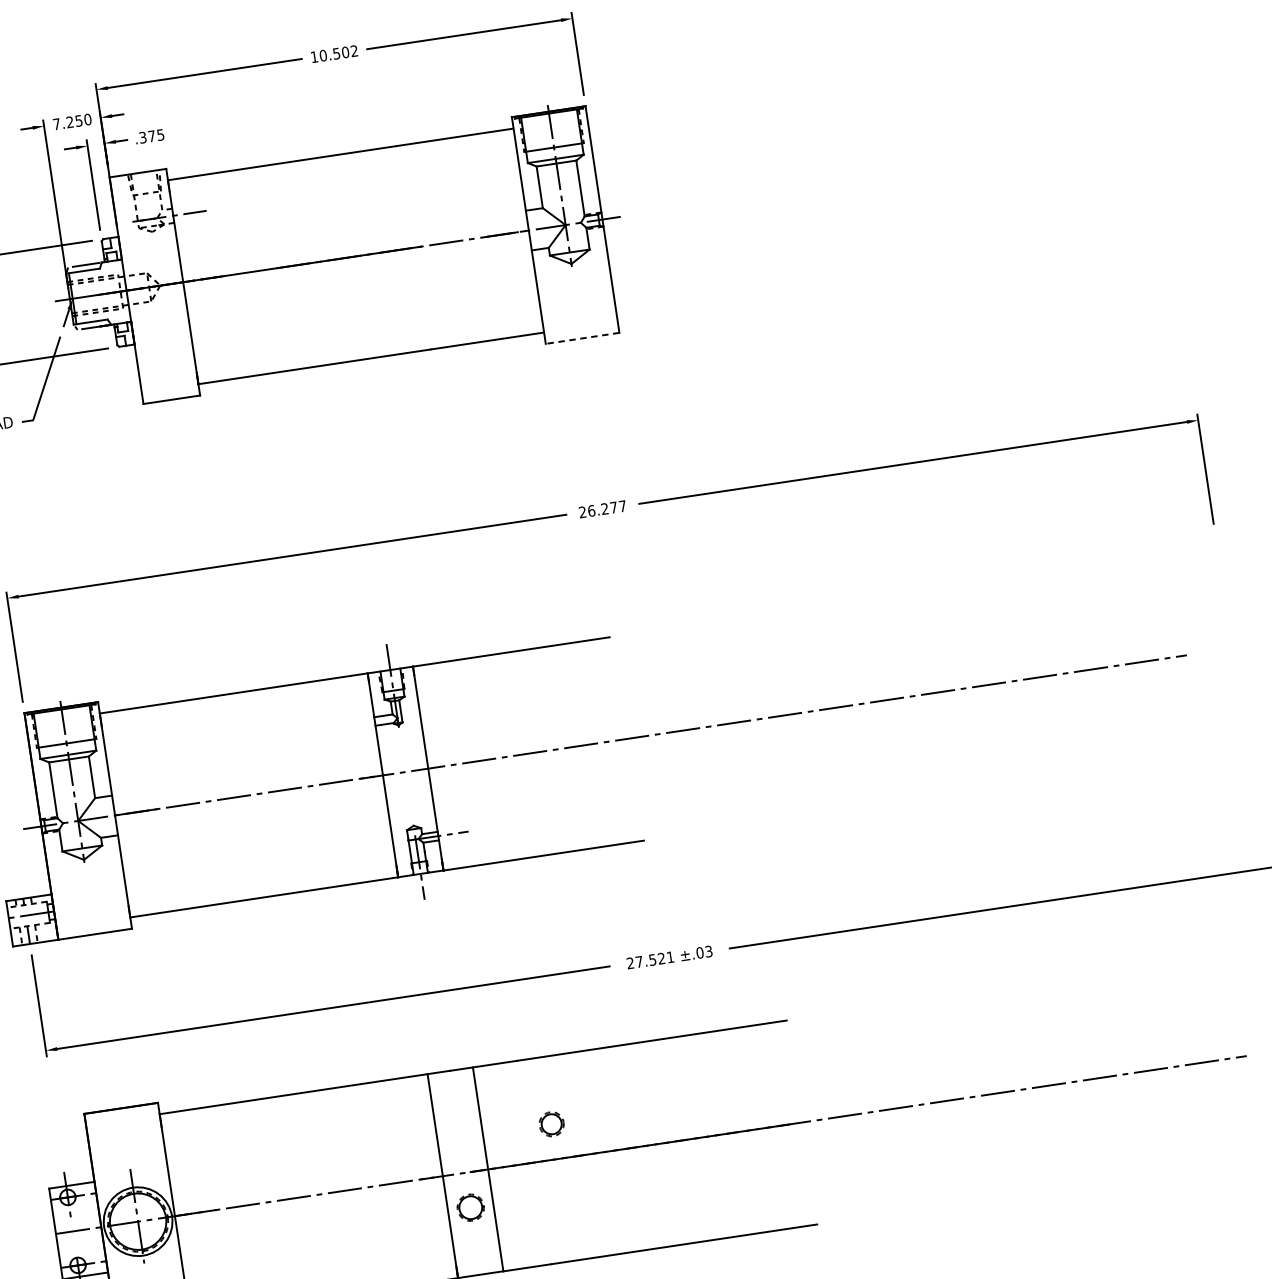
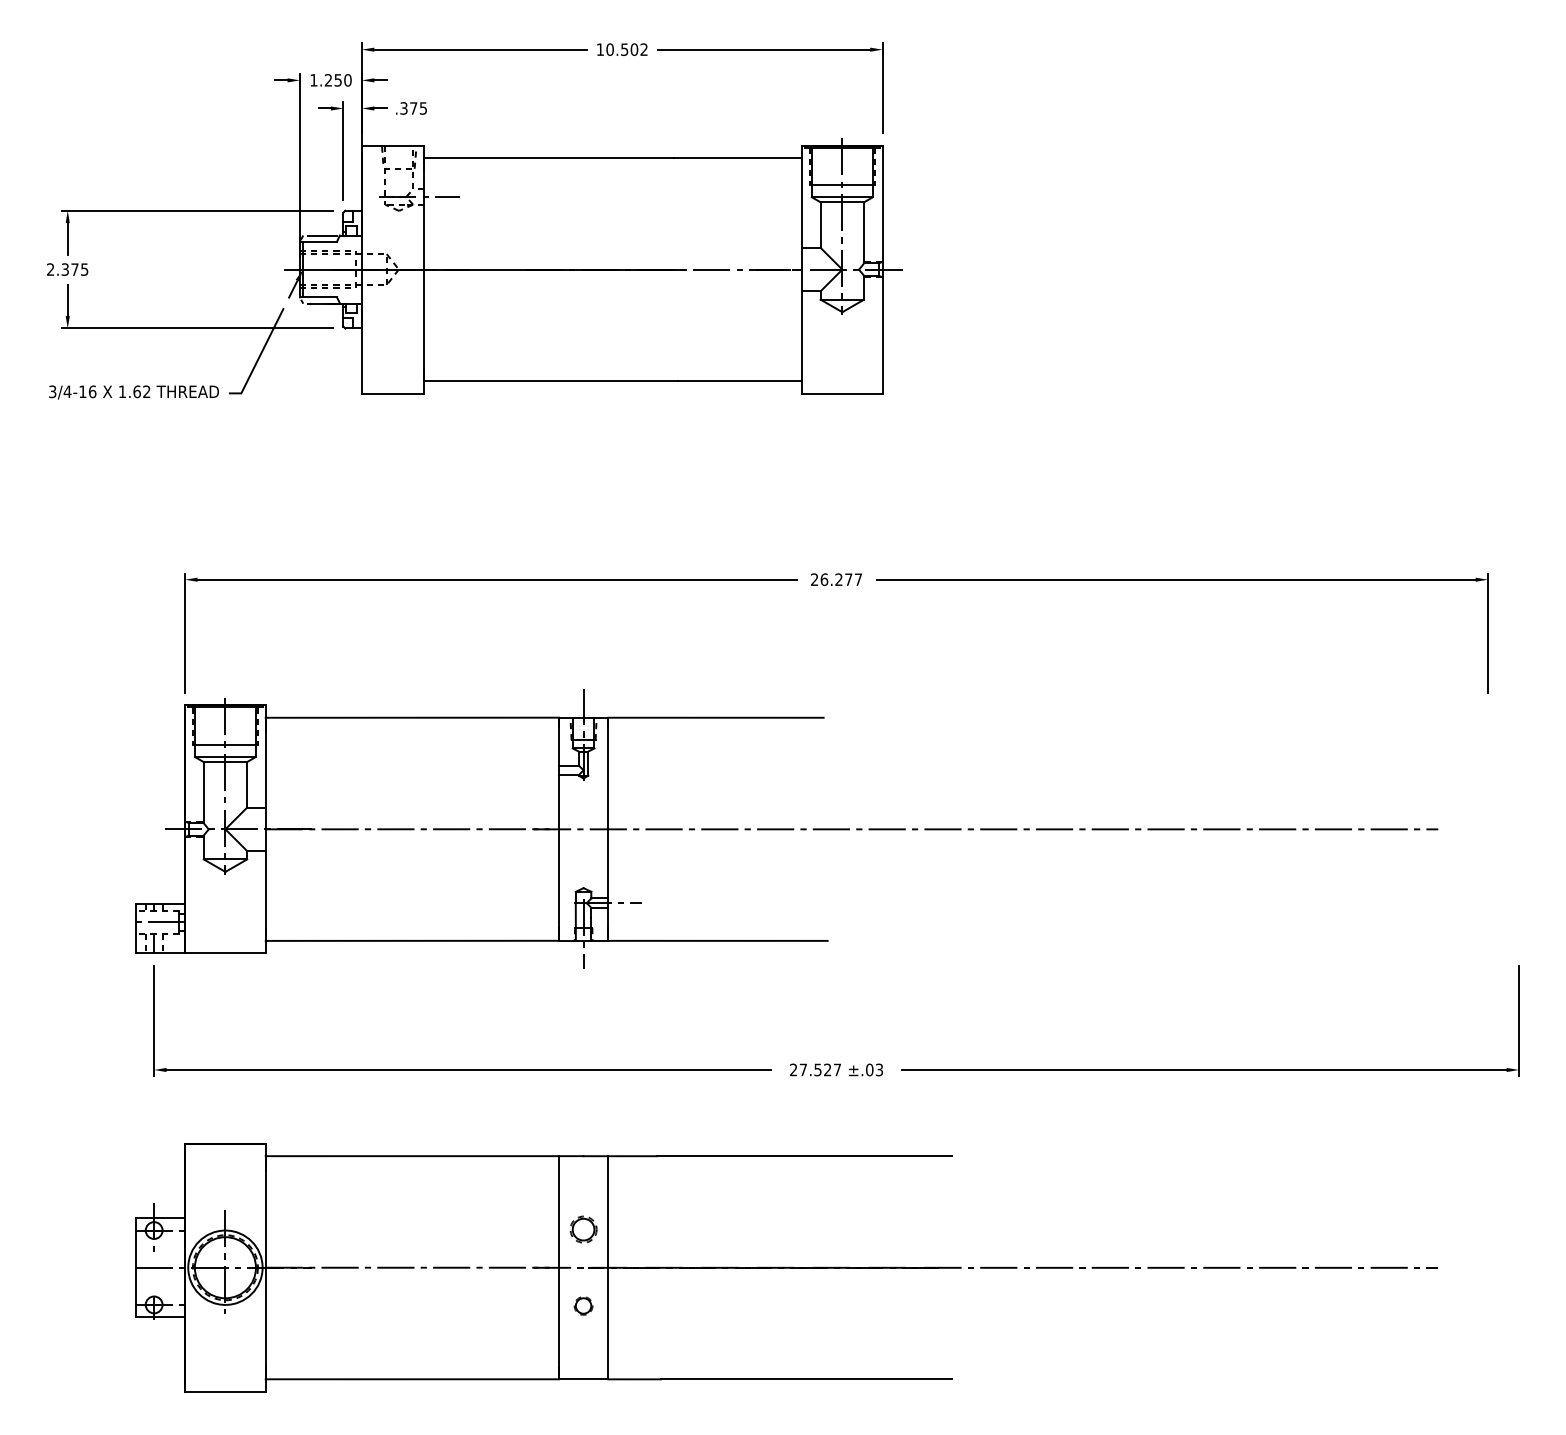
text: (56, 124) -> (313, 80), 7.250 -> 1.250
line: (581, 338) -> (841, 393), dashed -> solid
text: (670, 956) -> (837, 1069), 27.521 -> 27.527
part: (551, 1124) -> (583, 1229), moved
part: (470, 1207) -> (583, 1305), size x0.62

